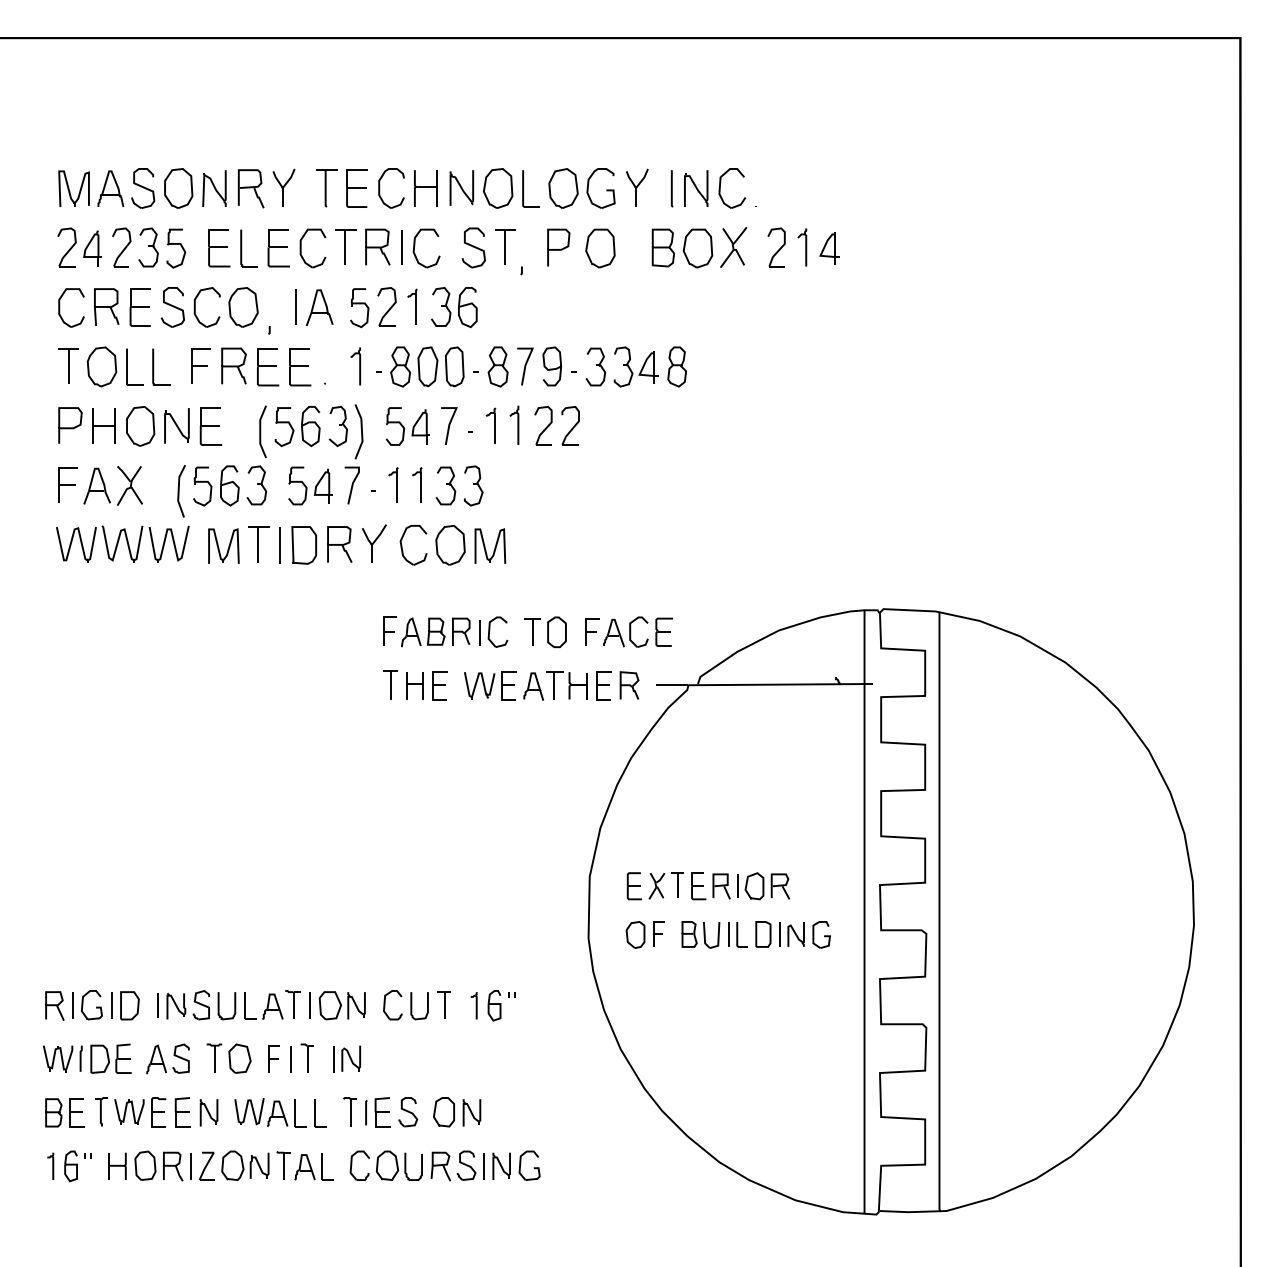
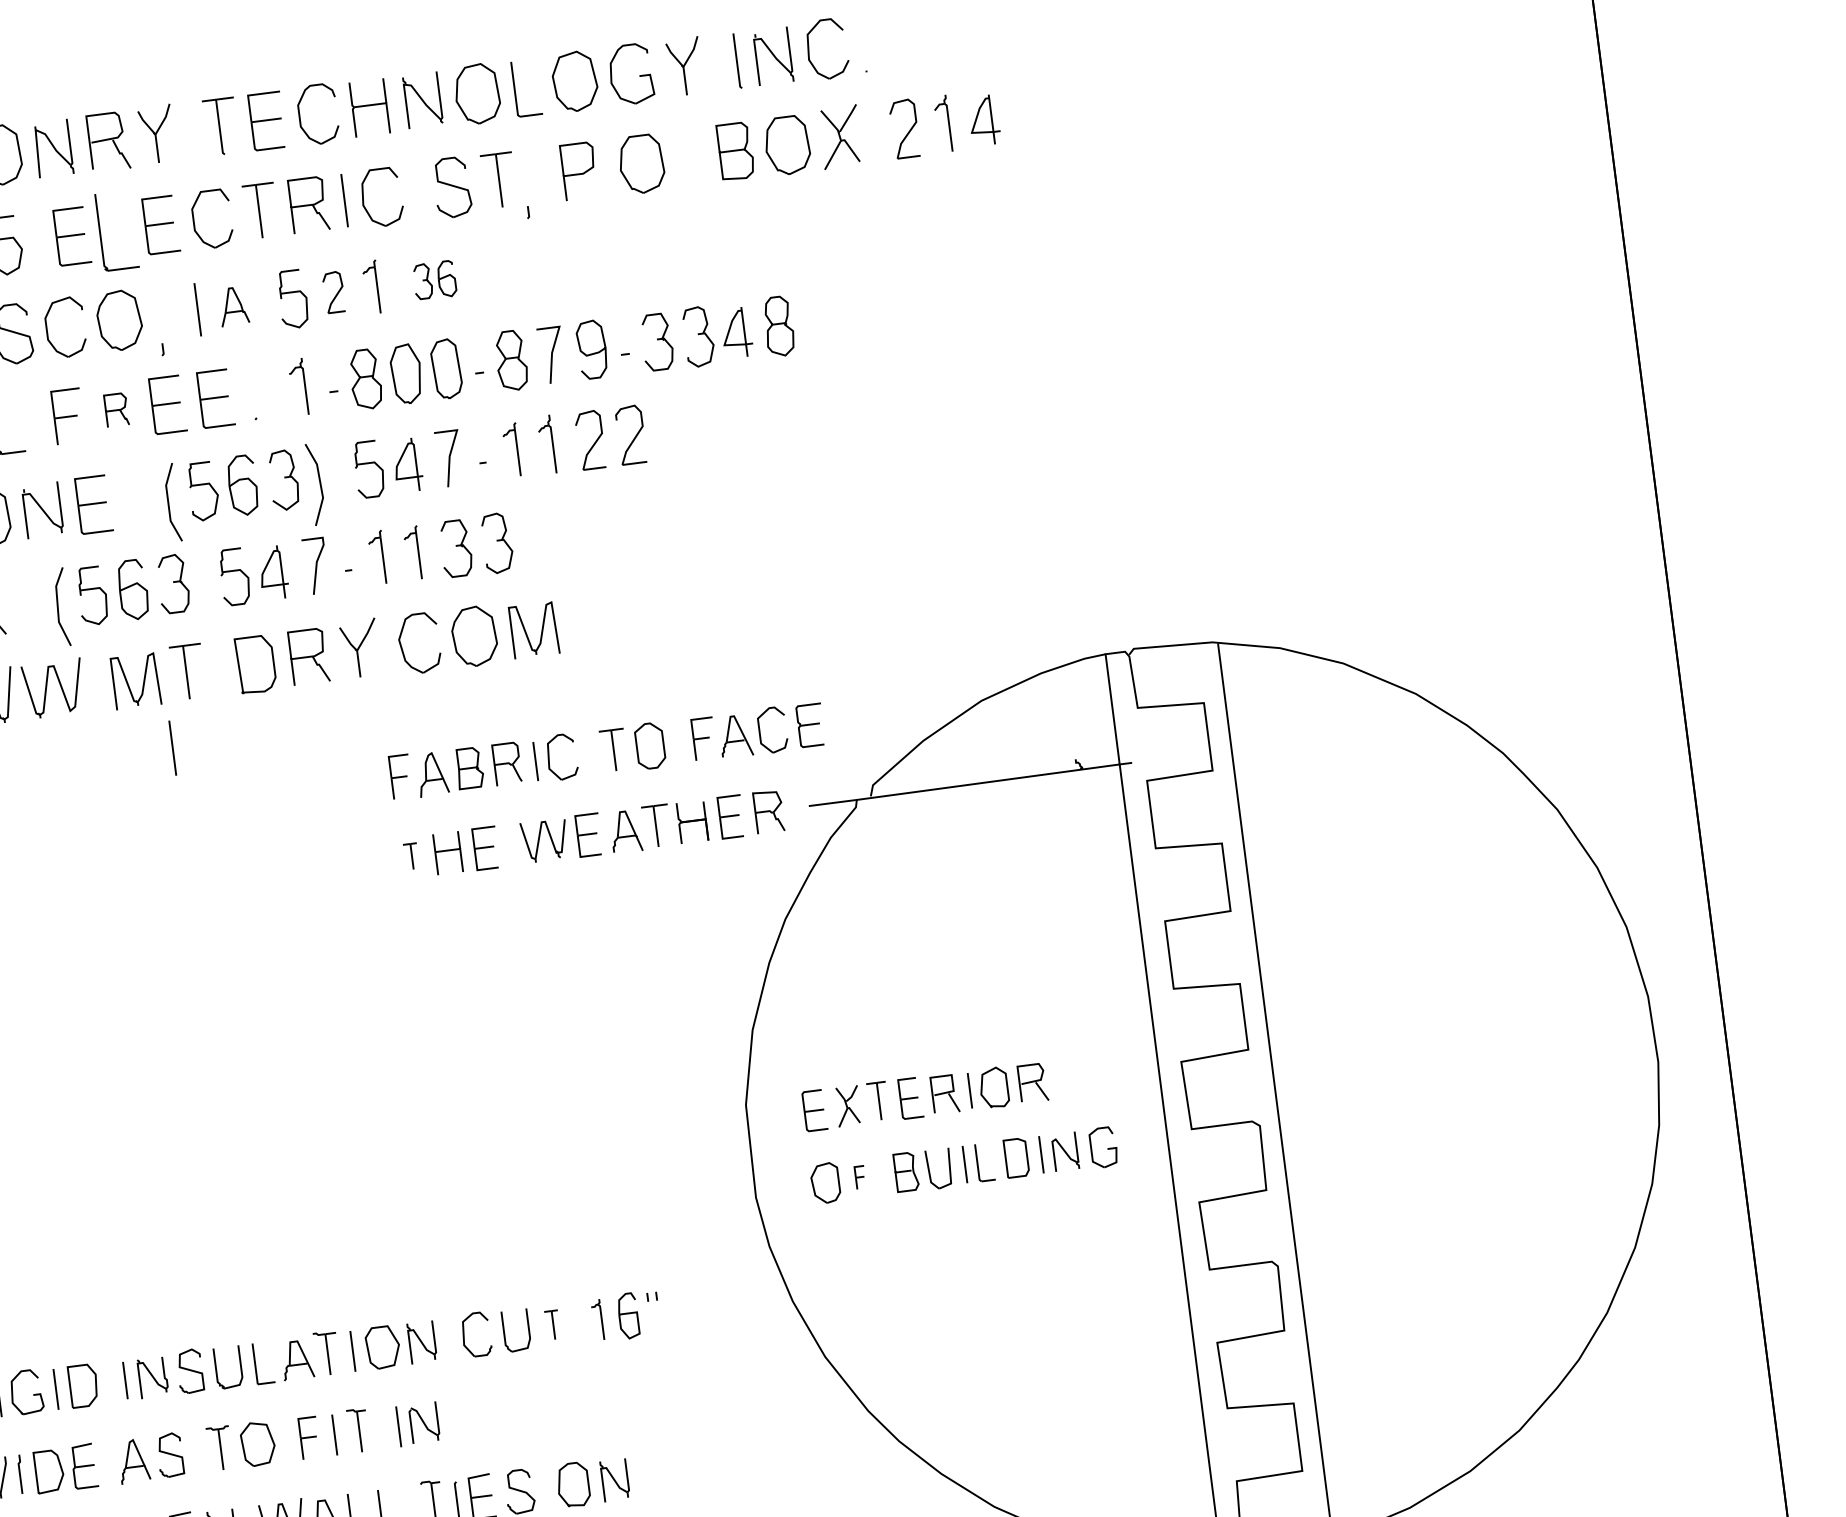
part: (248, 248) -> (115, 231), size x1.4
part: (386, 306) -> (333, 291), size x0.7
part: (319, 307) -> (233, 306), size x0.7
part: (454, 307) -> (434, 280), size x0.6
part: (233, 365) -> (115, 409), size x0.6
line: (279, 545) -> (171, 748), moved
part: (390, 684) -> (411, 855), size x0.6
part: (658, 933) -> (859, 1176), size x0.6
part: (443, 1004) -> (551, 1323), size x0.7

